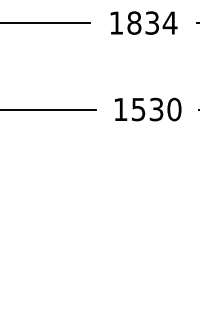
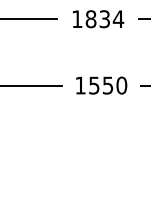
text: (156, 108) -> (108, 84), 1530 -> 1550

